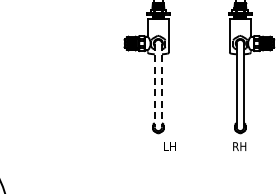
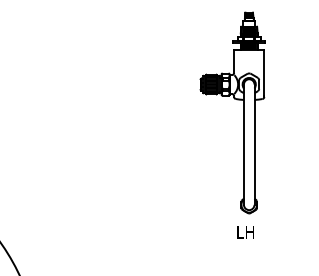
line: (154, 85) -> (243, 144), dashed -> solid
line: (162, 85) -> (255, 144), dashed -> solid
text: (169, 146) -> (245, 232), moved

